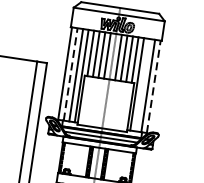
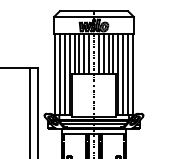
line: (71, 74) -> (60, 74), dashed -> solid
line: (143, 85) -> (123, 74), added
line: (153, 86) -> (132, 74), dashed -> solid

